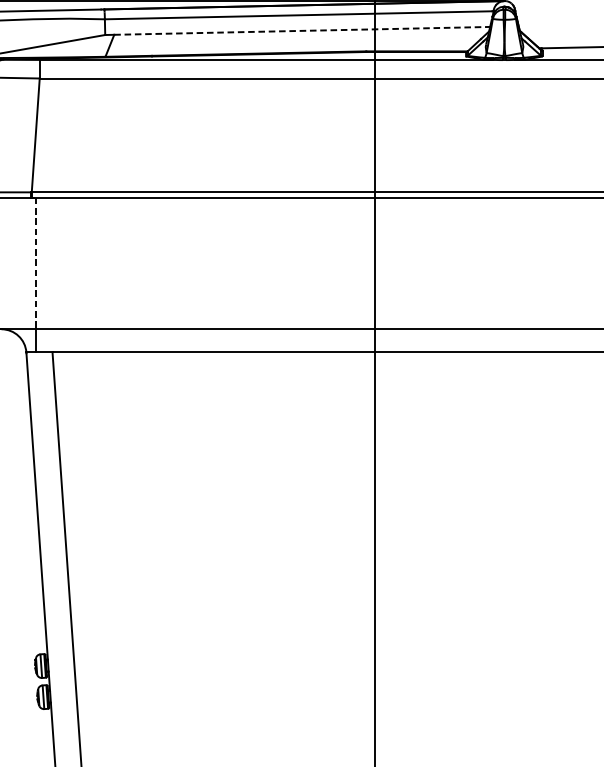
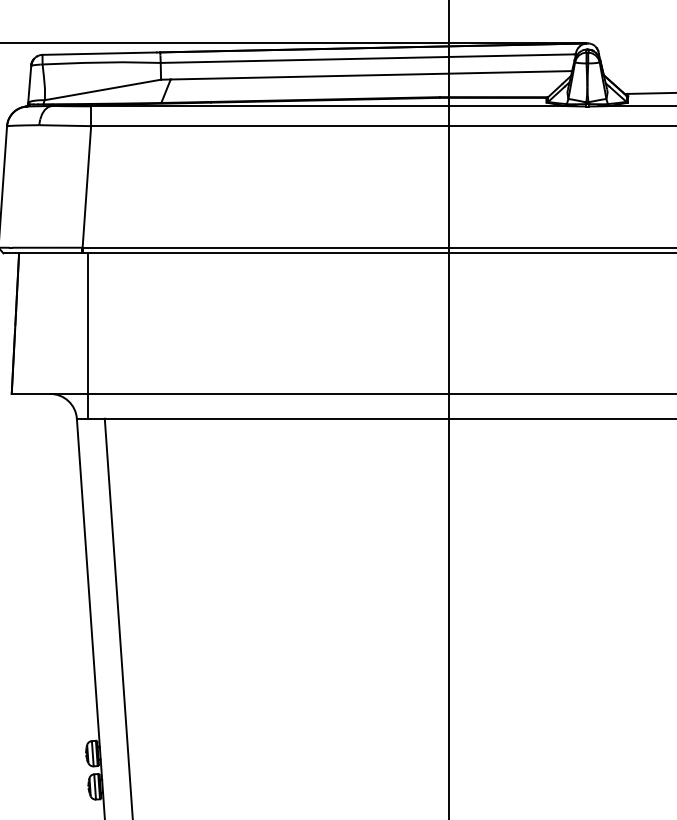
line: (302, 31) -> (371, 75), dashed -> solid
line: (36, 264) -> (87, 324), dashed -> solid

